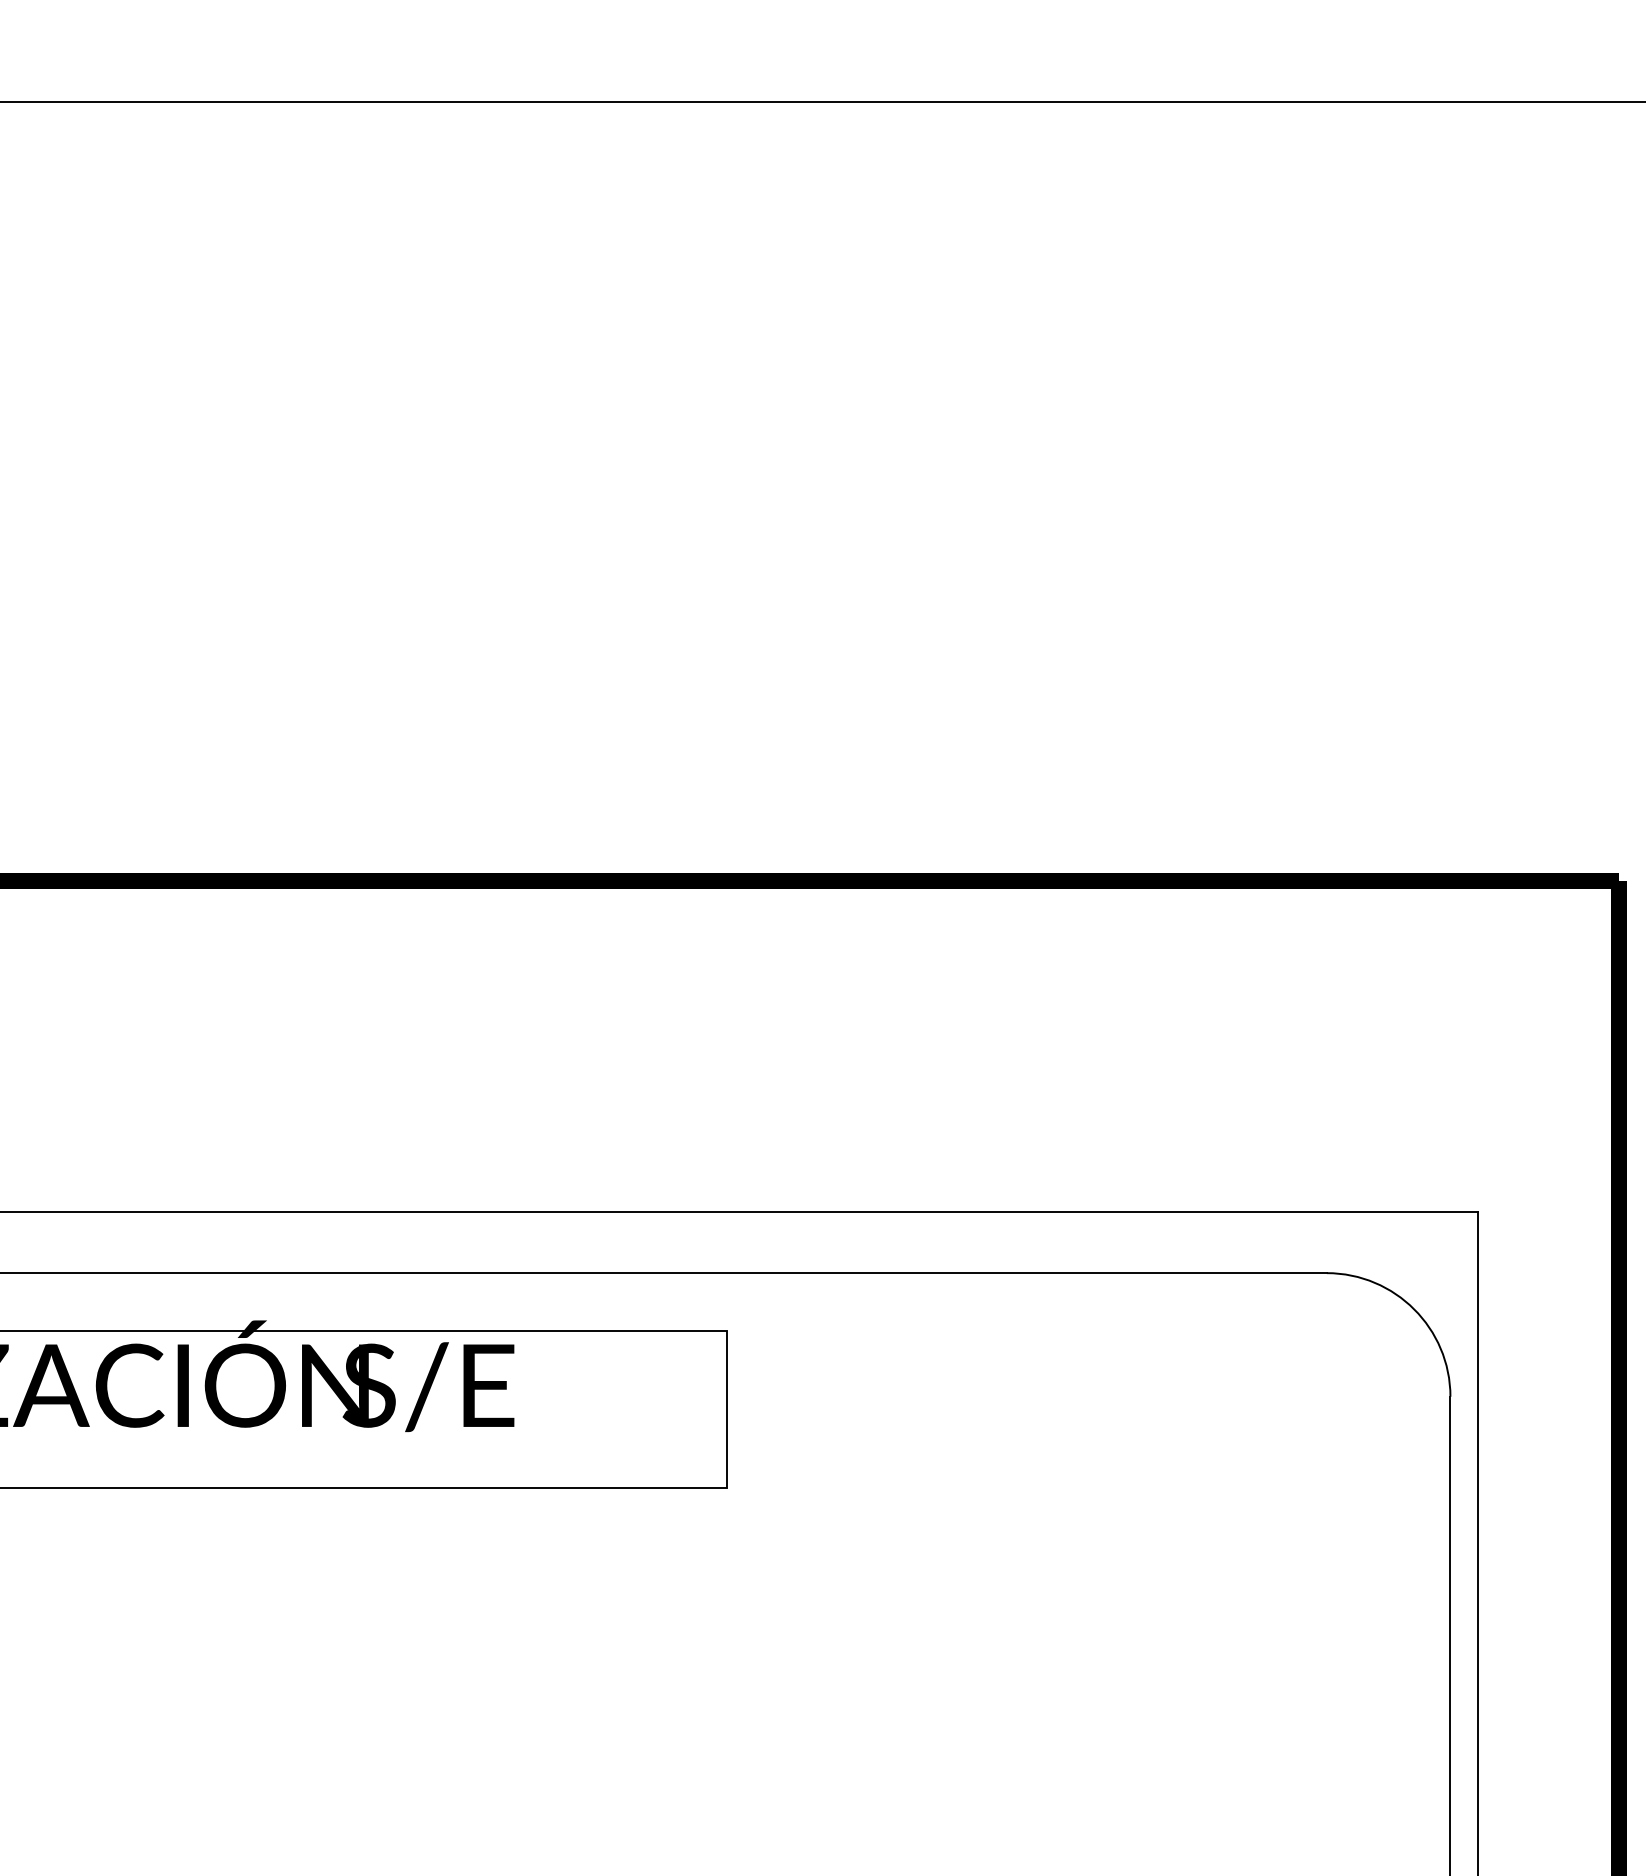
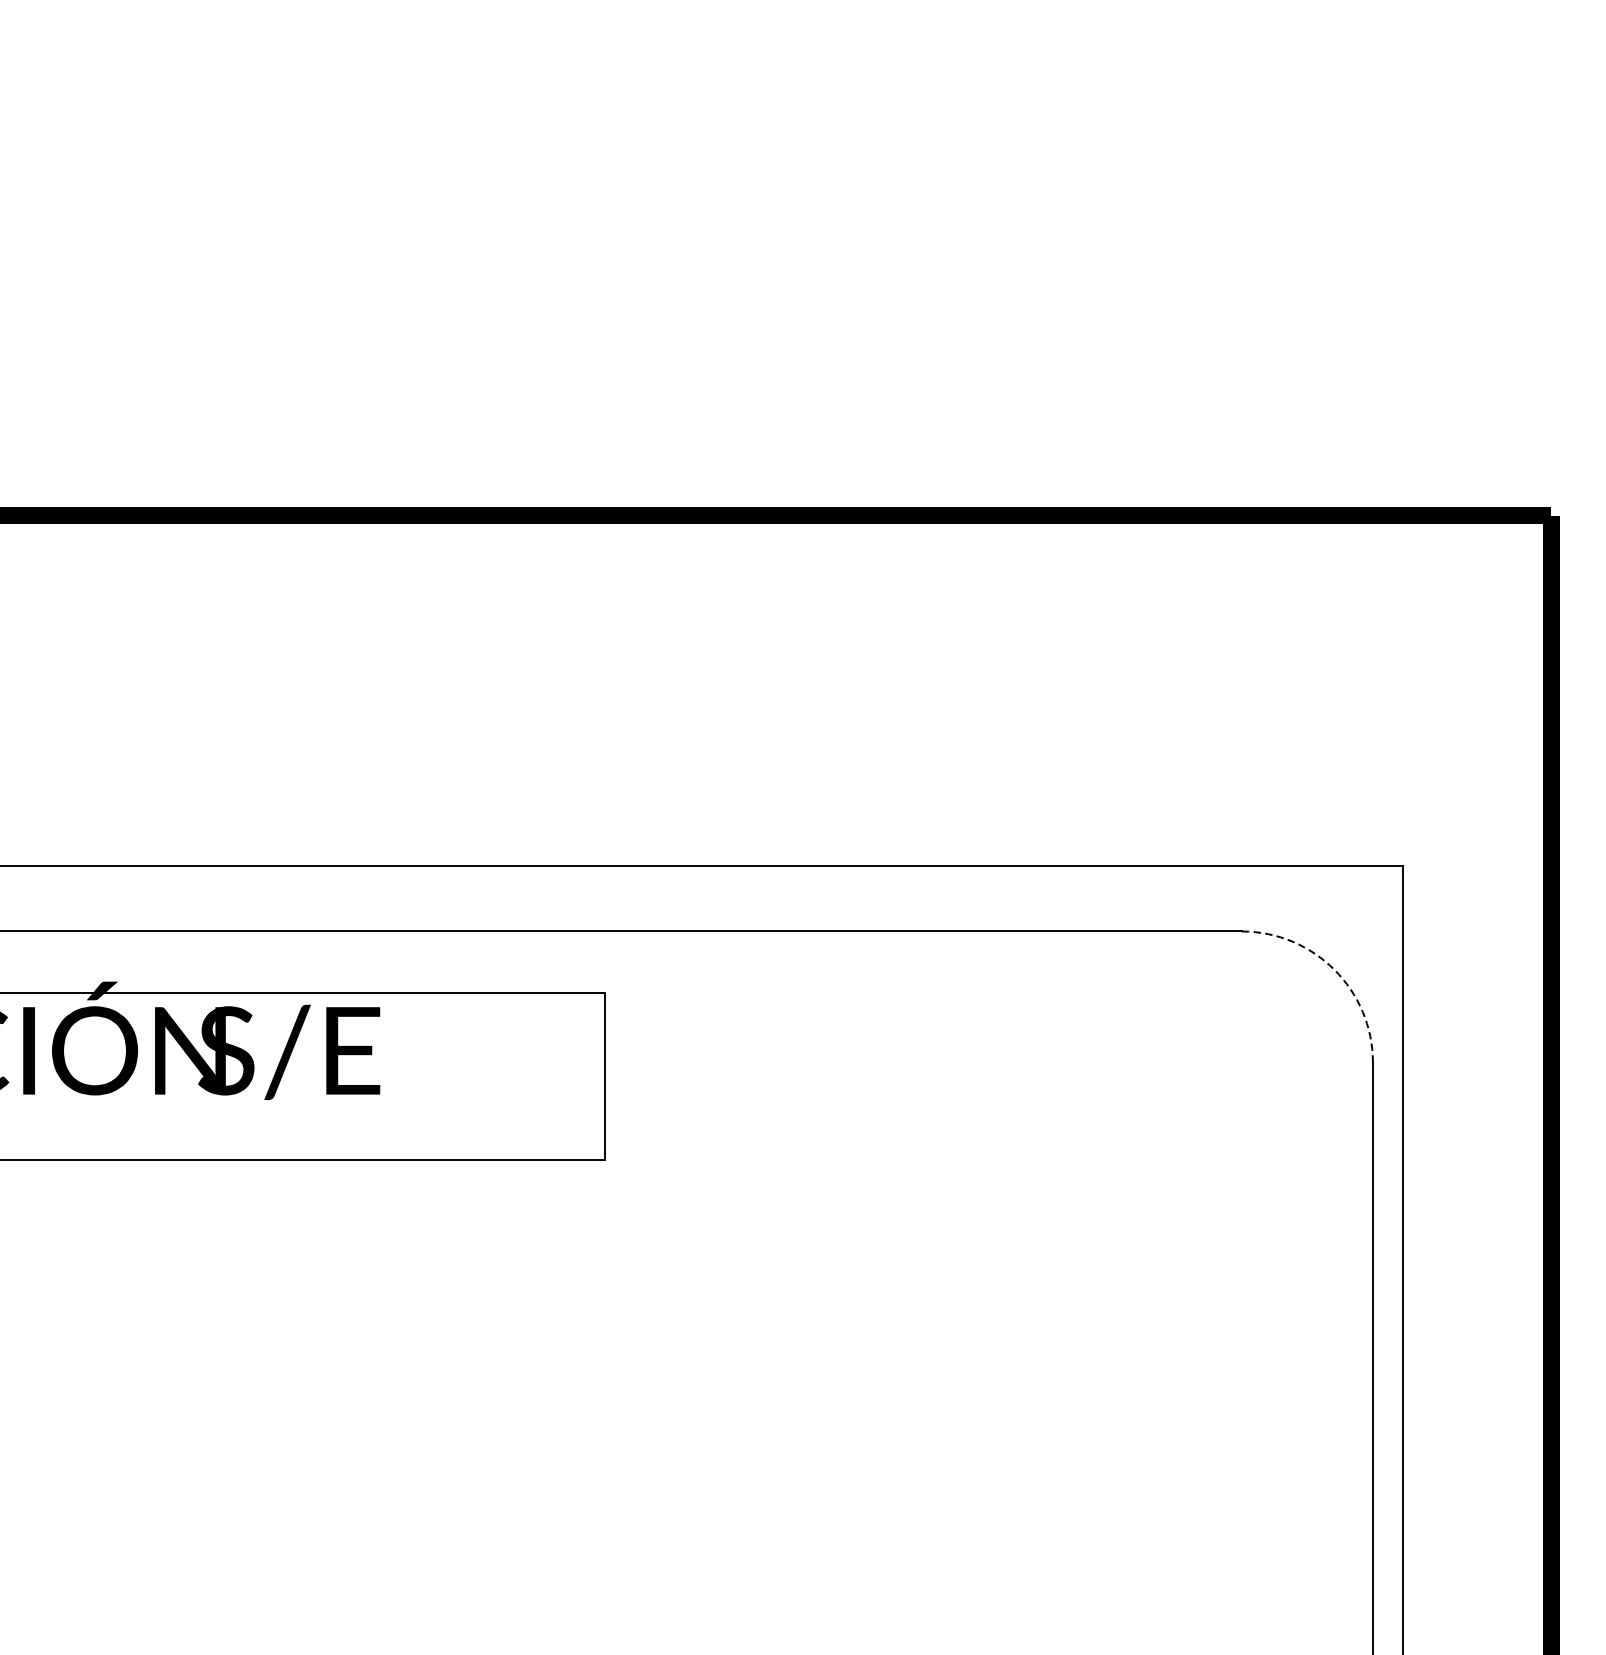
arc: (1414, 1309) -> (1334, 970), solid -> dashed

